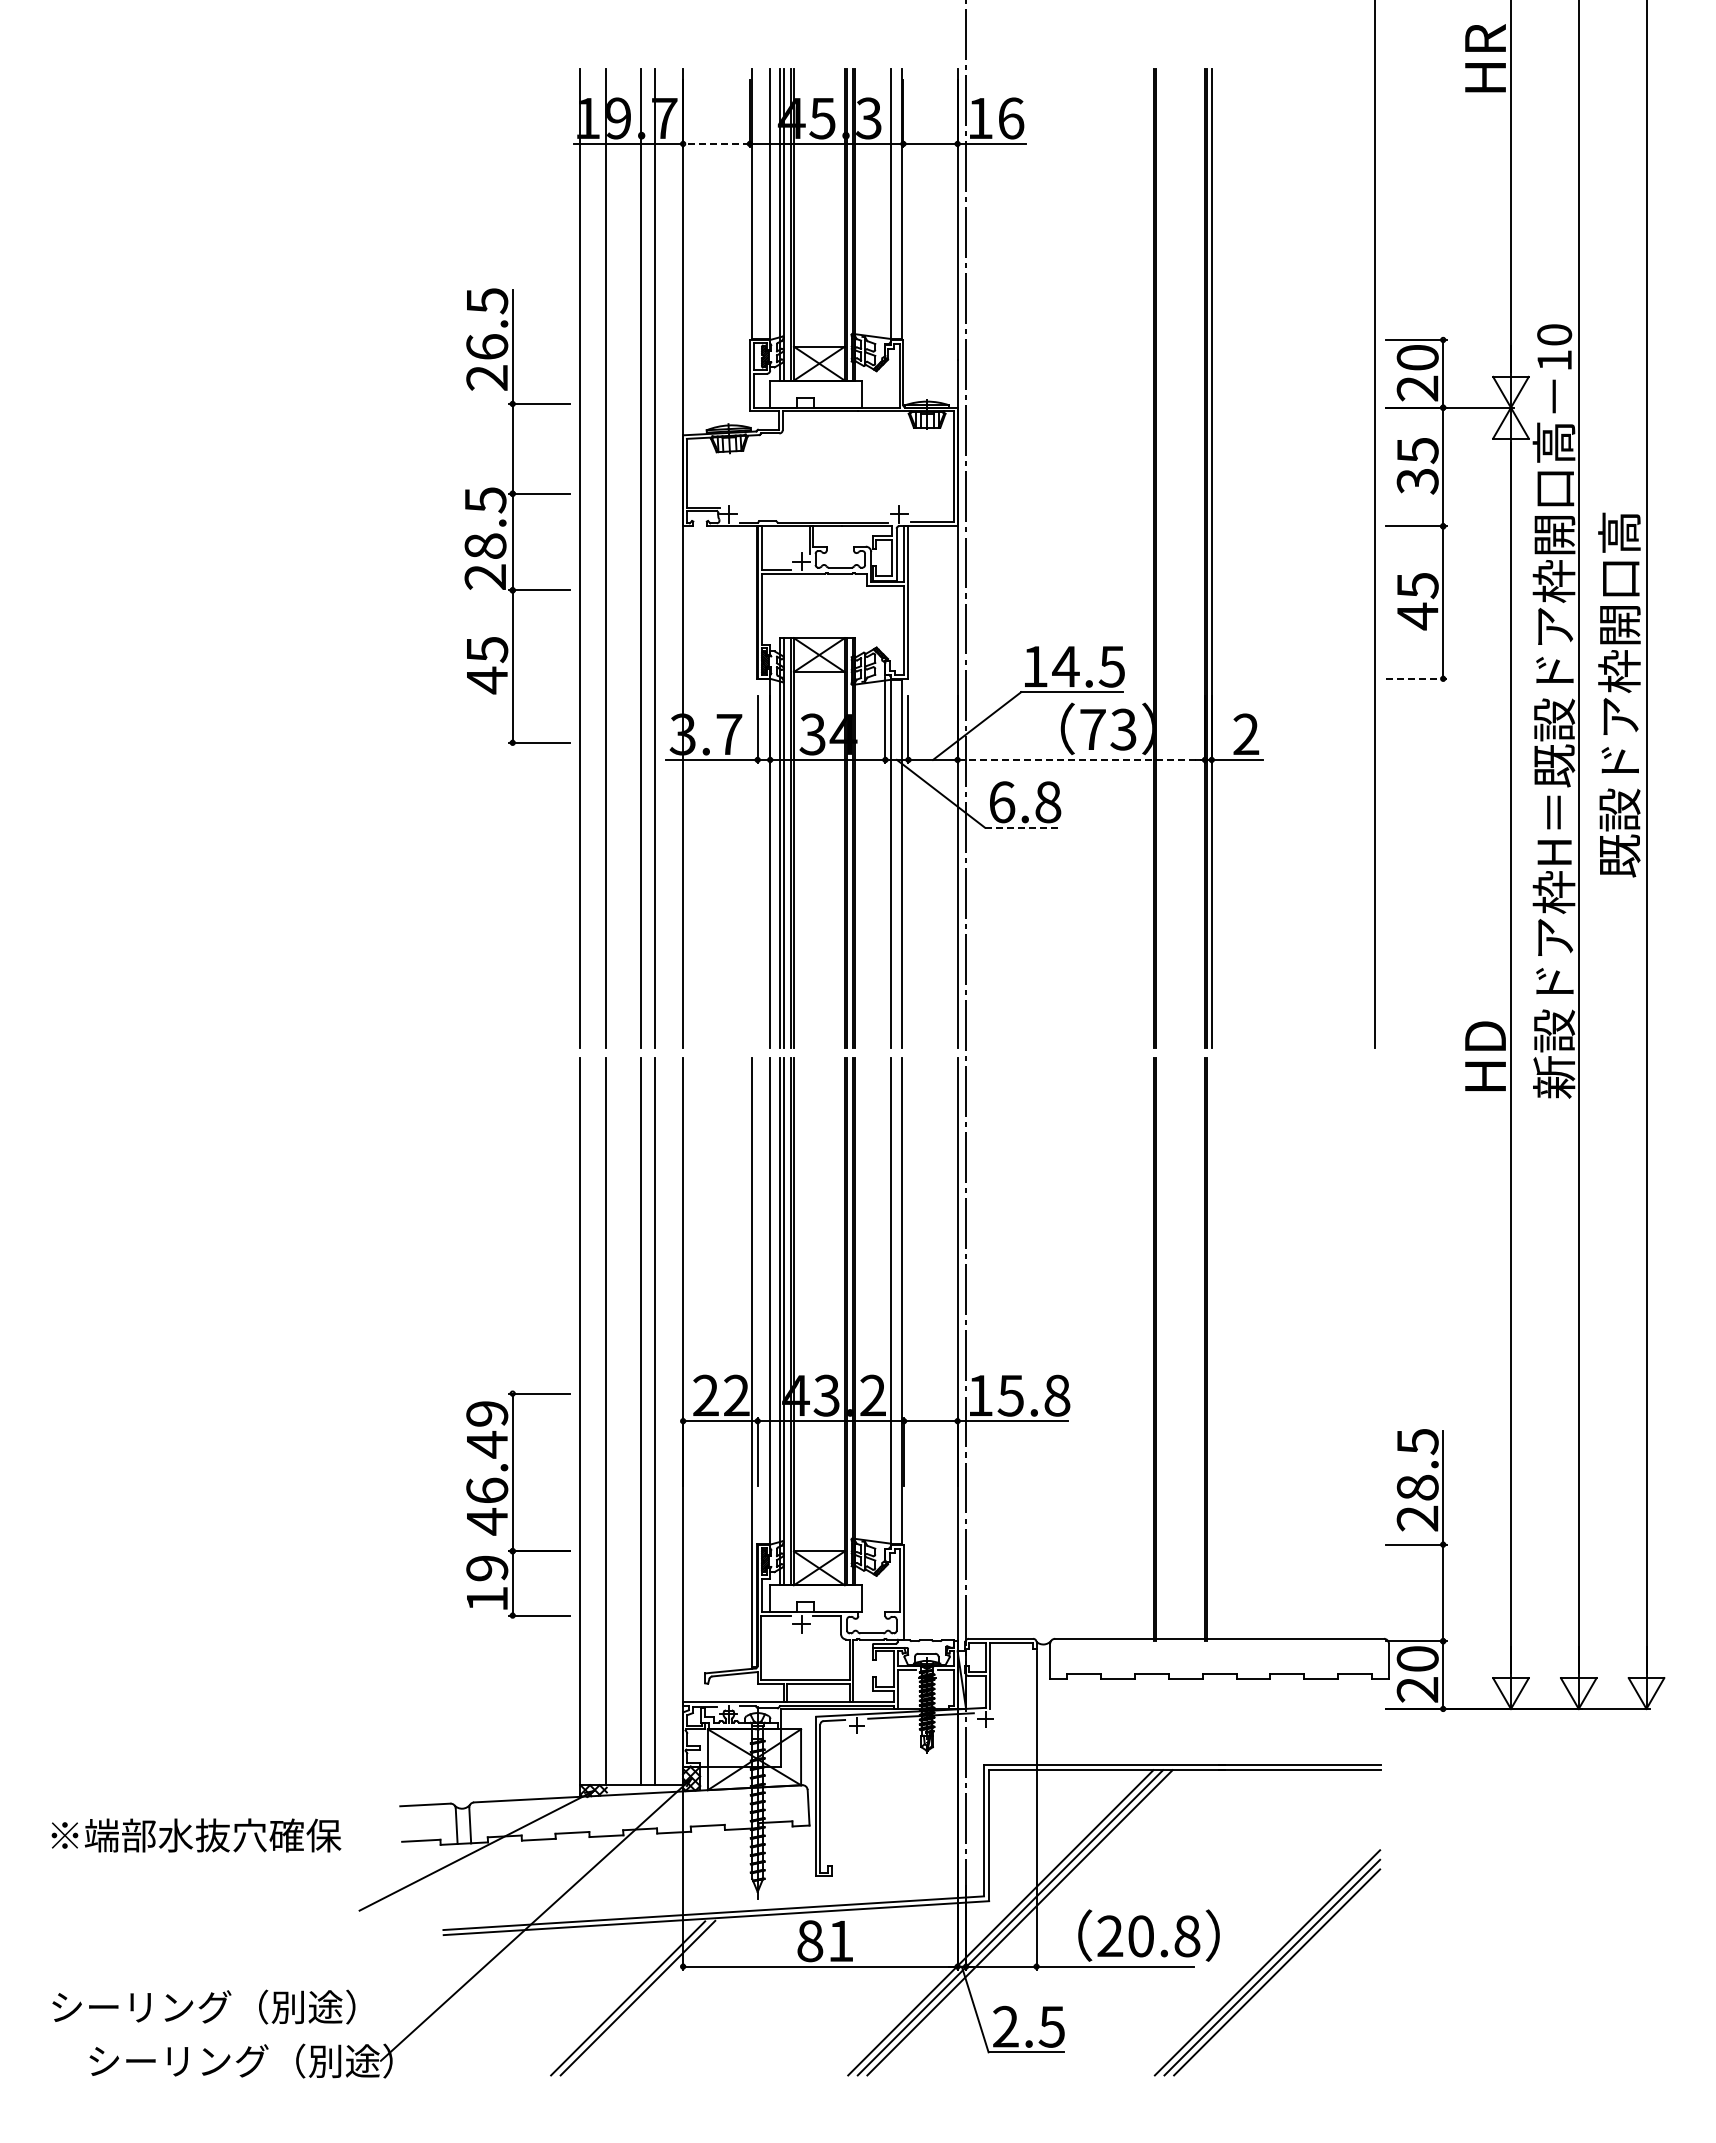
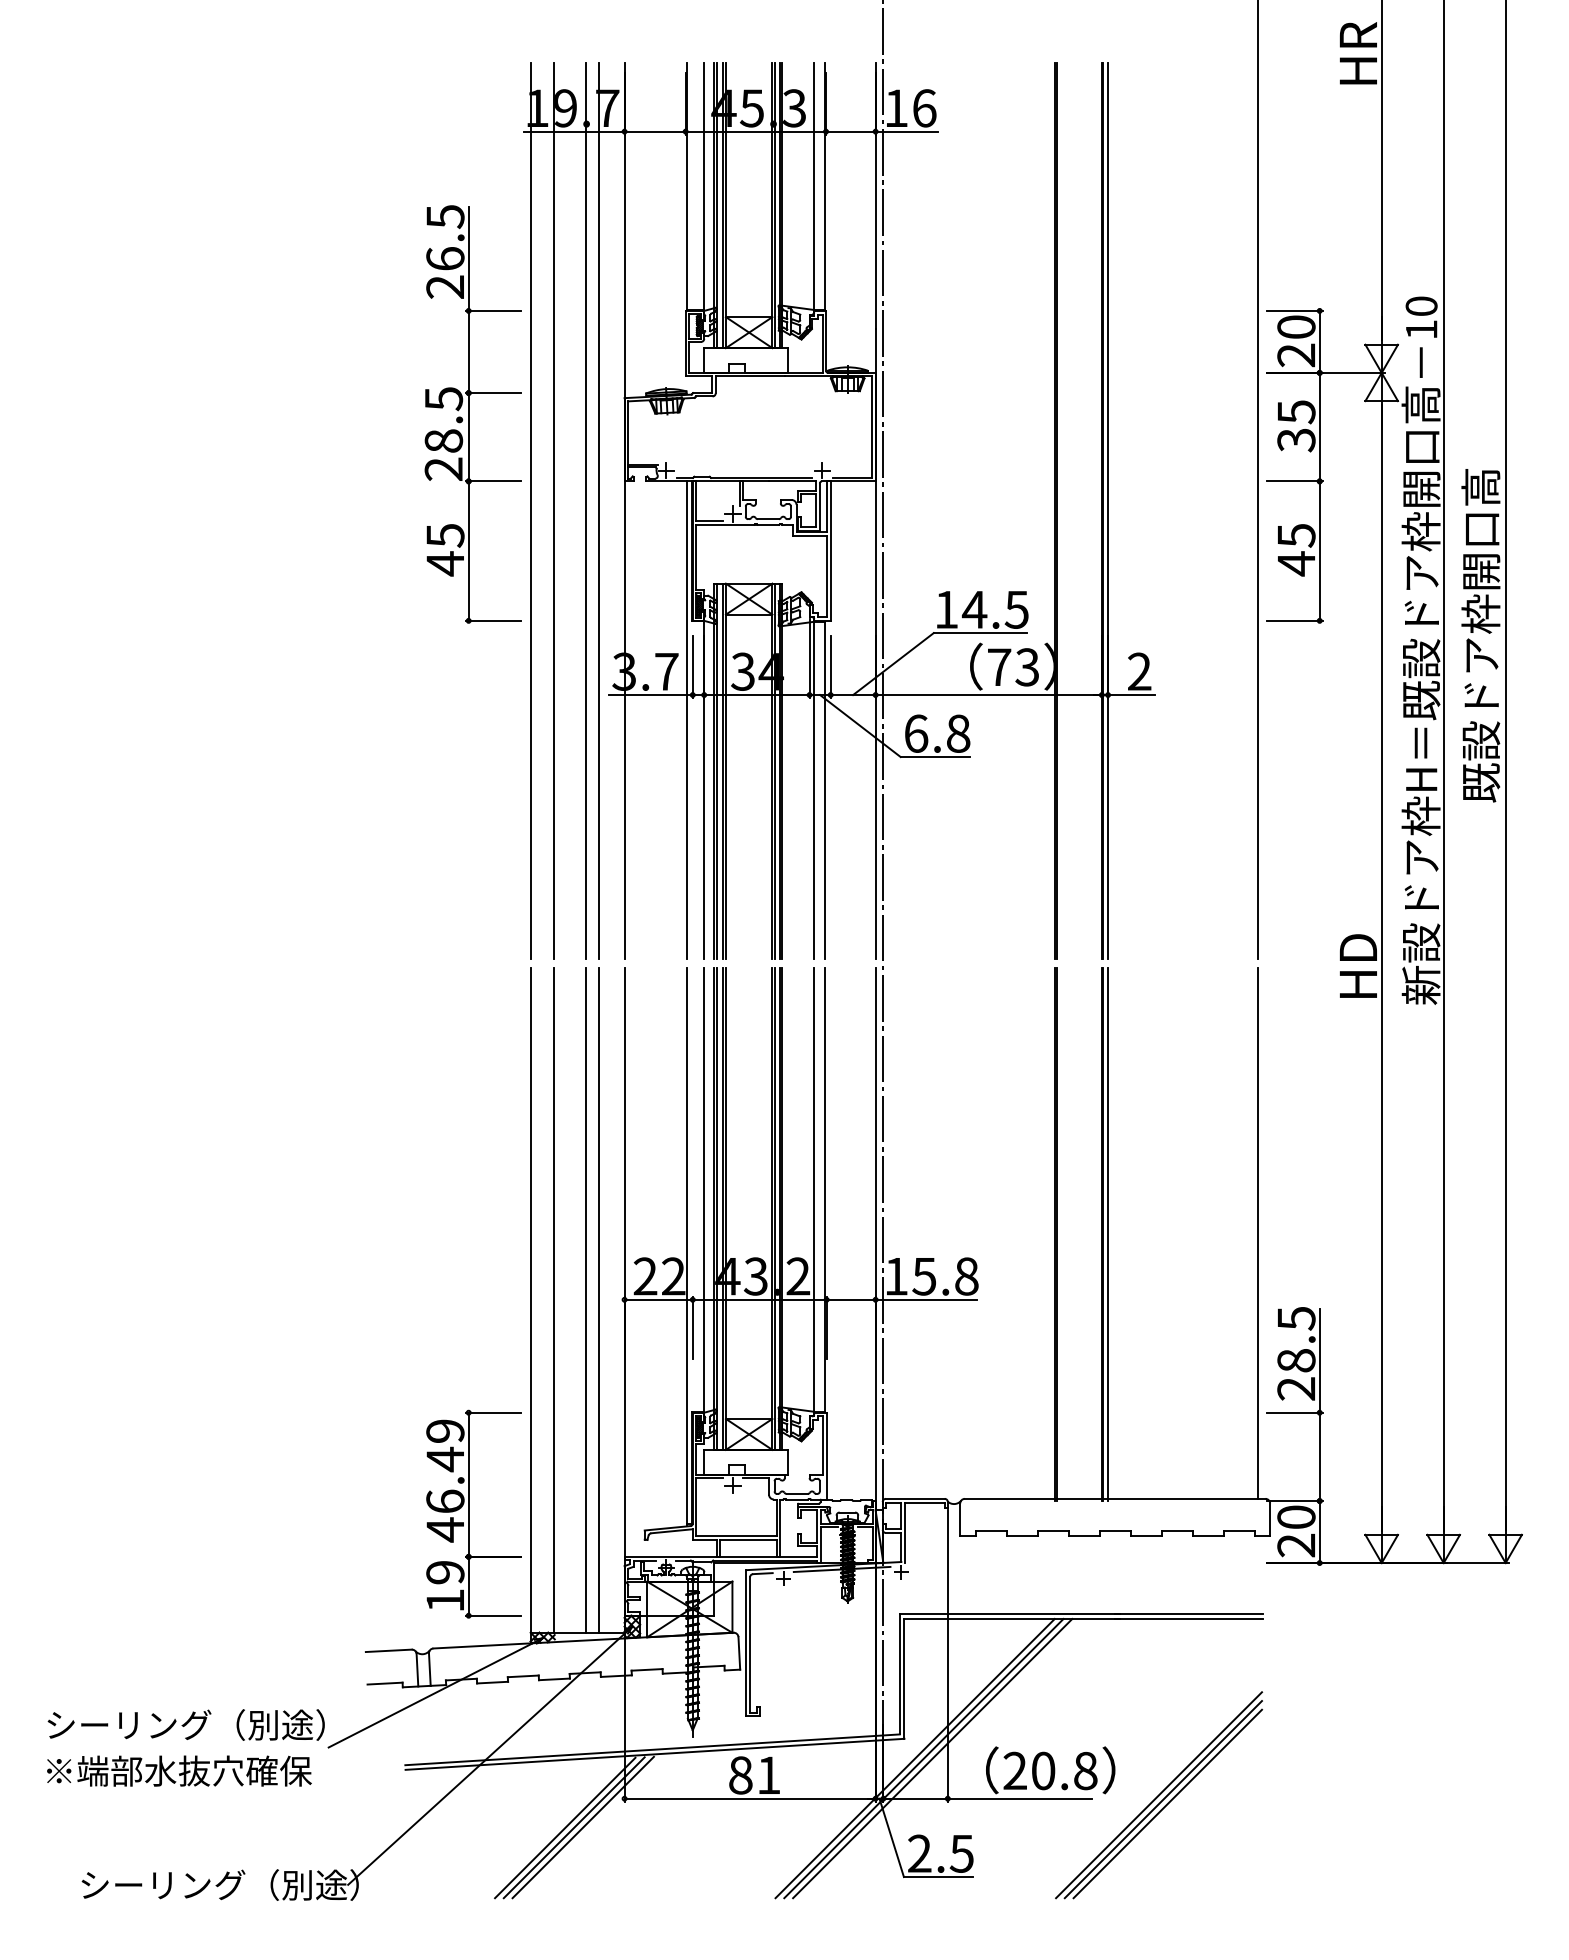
line: (716, 143) -> (655, 131), dashed -> solid
part: (517, 516) -> (473, 413), moved
line: (1416, 678) -> (1295, 620), dashed -> solid
line: (1081, 759) -> (988, 694), dashed -> solid
line: (751, 787) -> (687, 720), added
line: (1022, 827) -> (934, 756), dashed -> solid
line: (1375, 1348) -> (1257, 1233), added
line: (1211, 1349) -> (1107, 1234), added
part: (518, 1504) -> (473, 1514), moved
text: (196, 1835) -> (179, 1771), moved
line: (618, 1998) -> (565, 1827), added
text: (203, 2006) -> (185, 1724), moved

